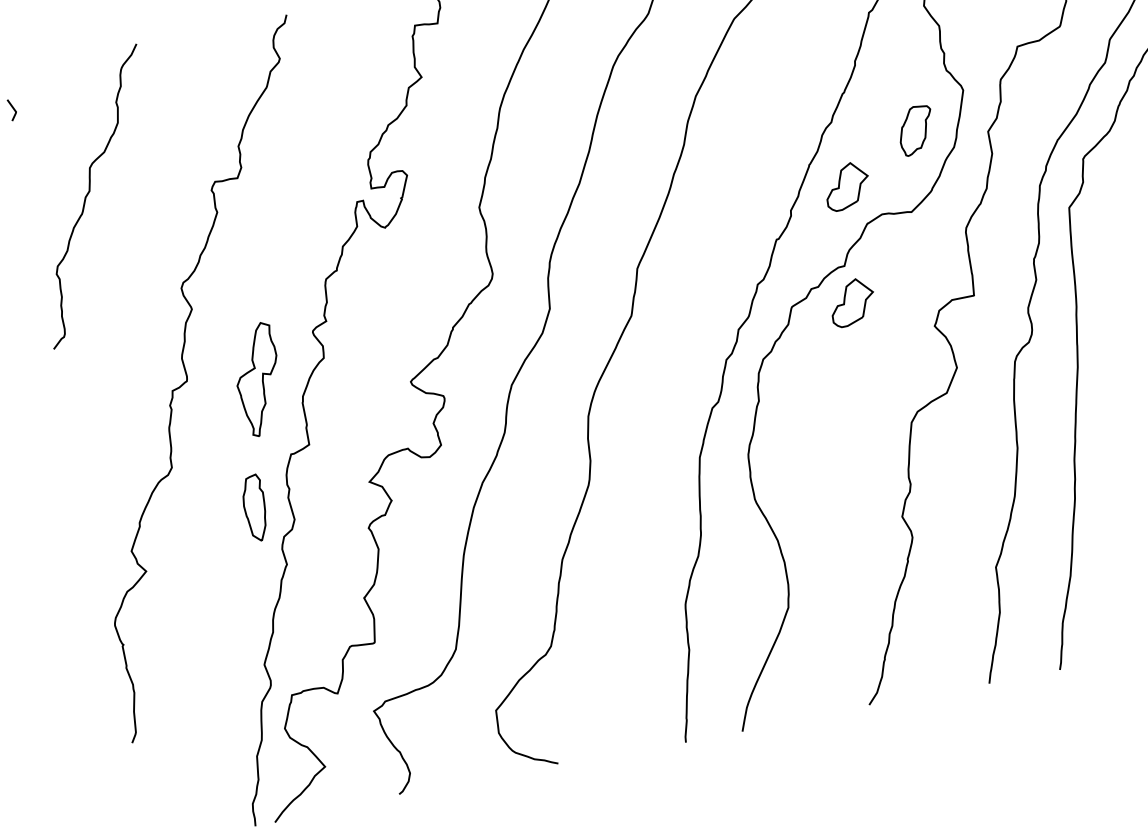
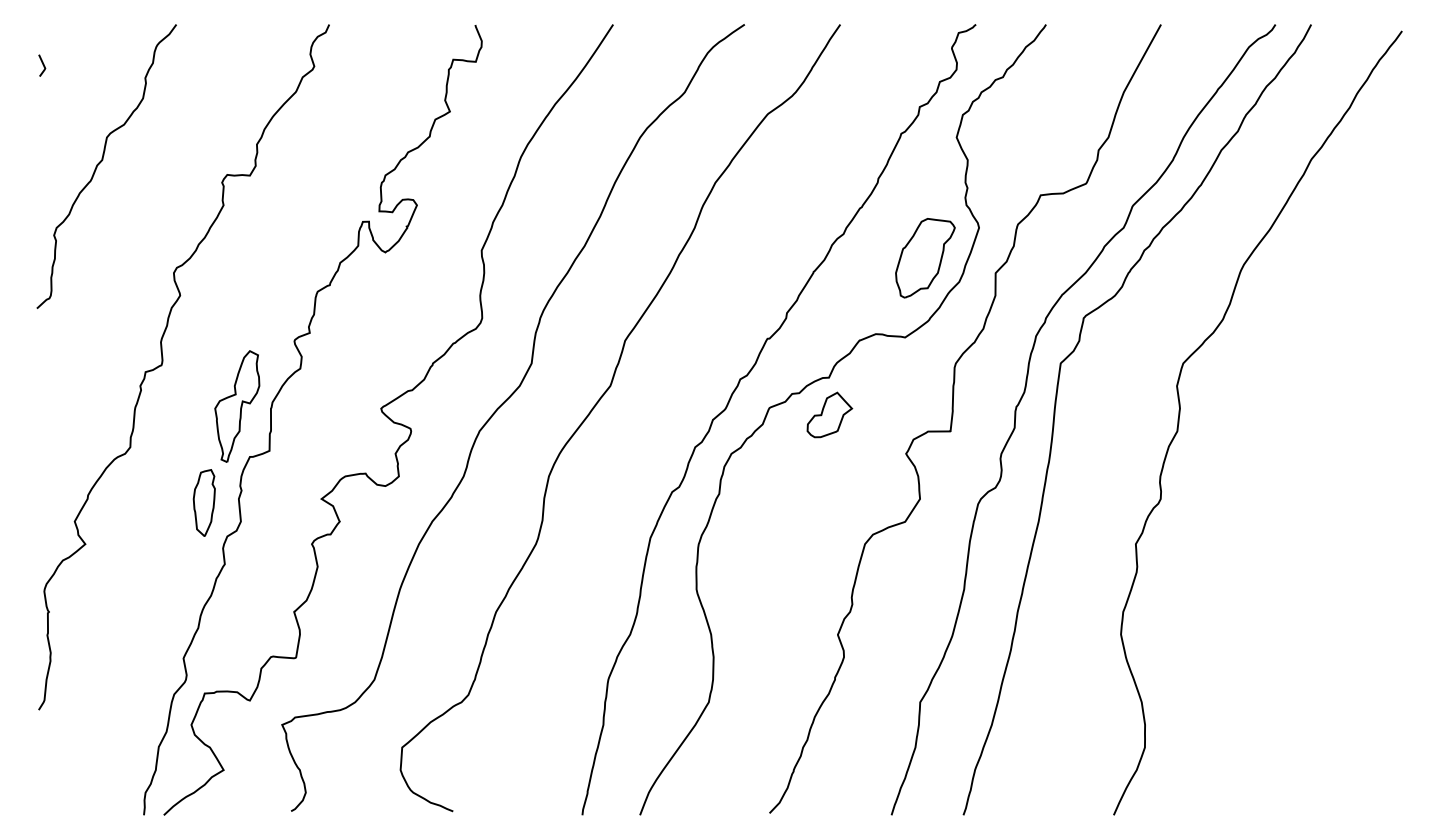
part: (916, 130) -> (925, 258), size x1.67
part: (846, 185) -> (846, 299), removed
part: (258, 379) -> (237, 406), moved

